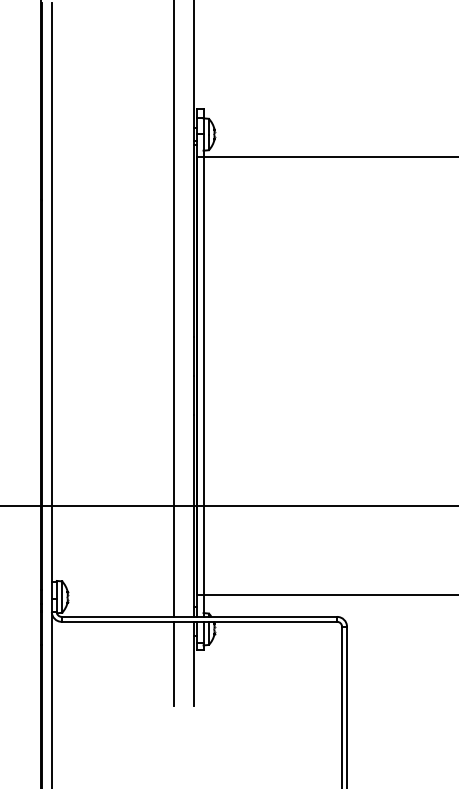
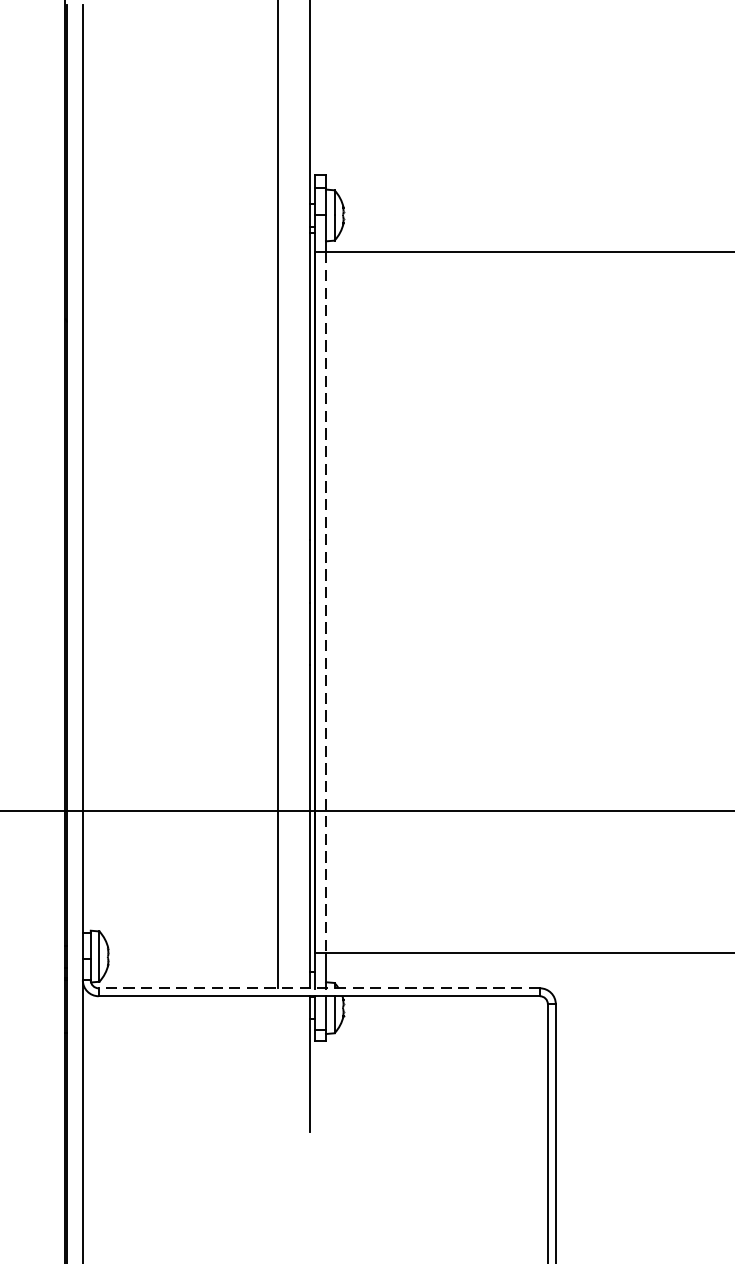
line: (203, 376) -> (325, 603), solid -> dashed
line: (199, 616) -> (319, 987), solid -> dashed
line: (173, 663) -> (277, 1062), removed

